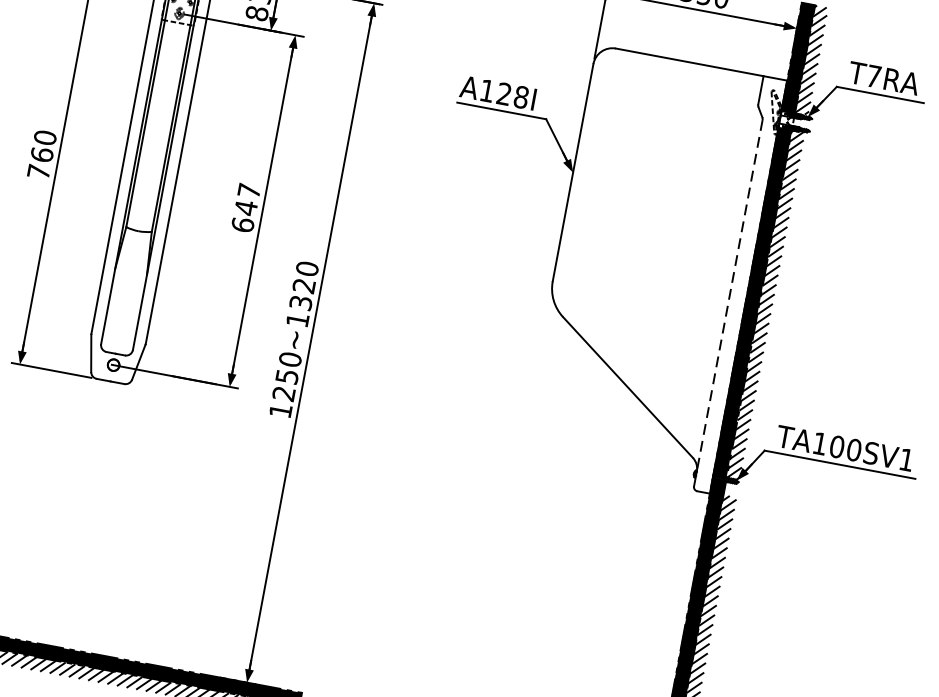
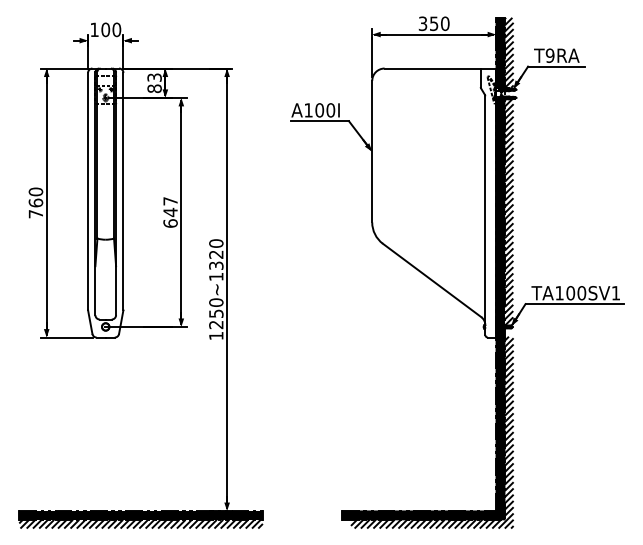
text: (872, 75) -> (549, 55), T7RA -> T9RA
text: (513, 96) -> (325, 110), A128I -> A100I
line: (729, 297) -> (485, 211), dashed -> solid

